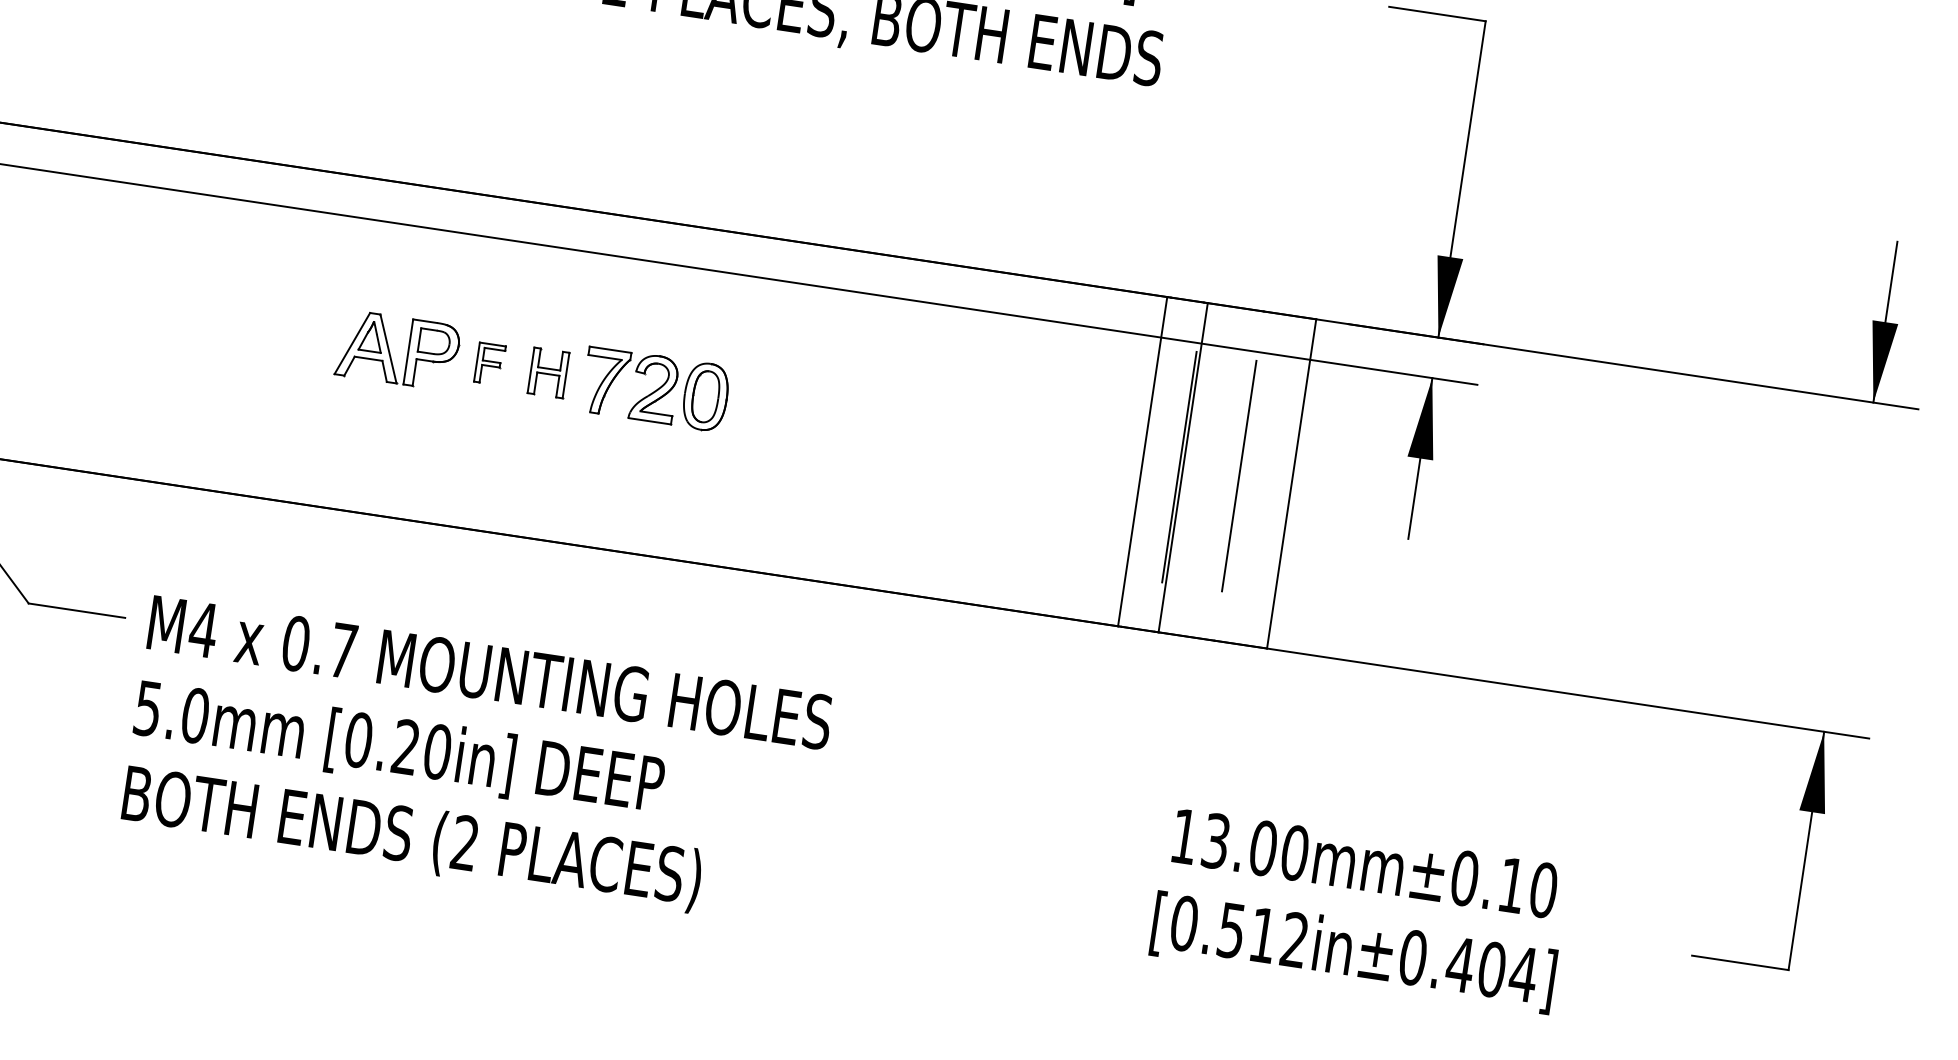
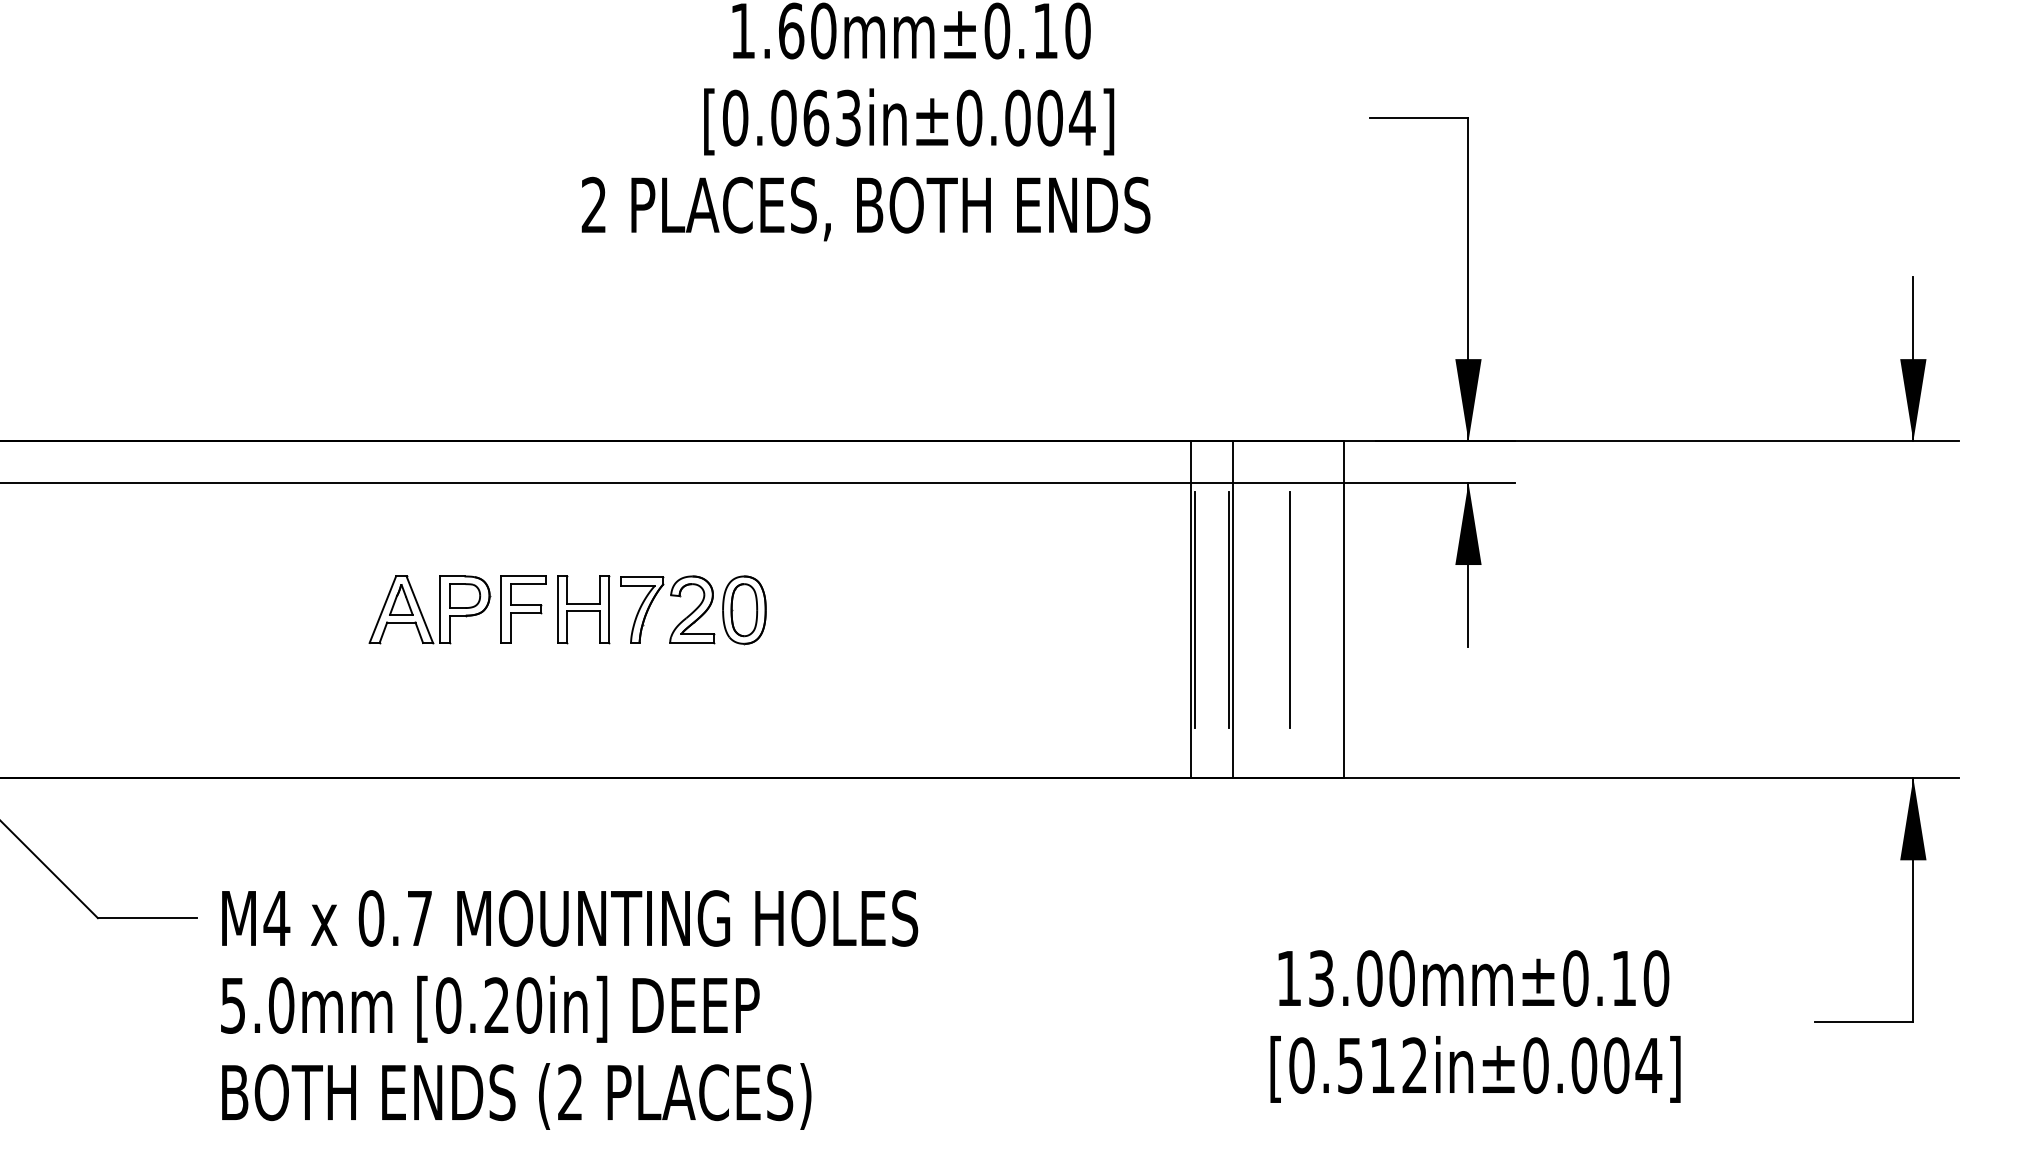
part: (489, 363) -> (523, 609), size x1.67
part: (548, 372) -> (583, 609), size x1.43
line: (1146, 462) -> (1195, 609), added
text: (1459, 964) -> (1583, 1065), [0.512in±0.404] -> [0.512in±0.004]

